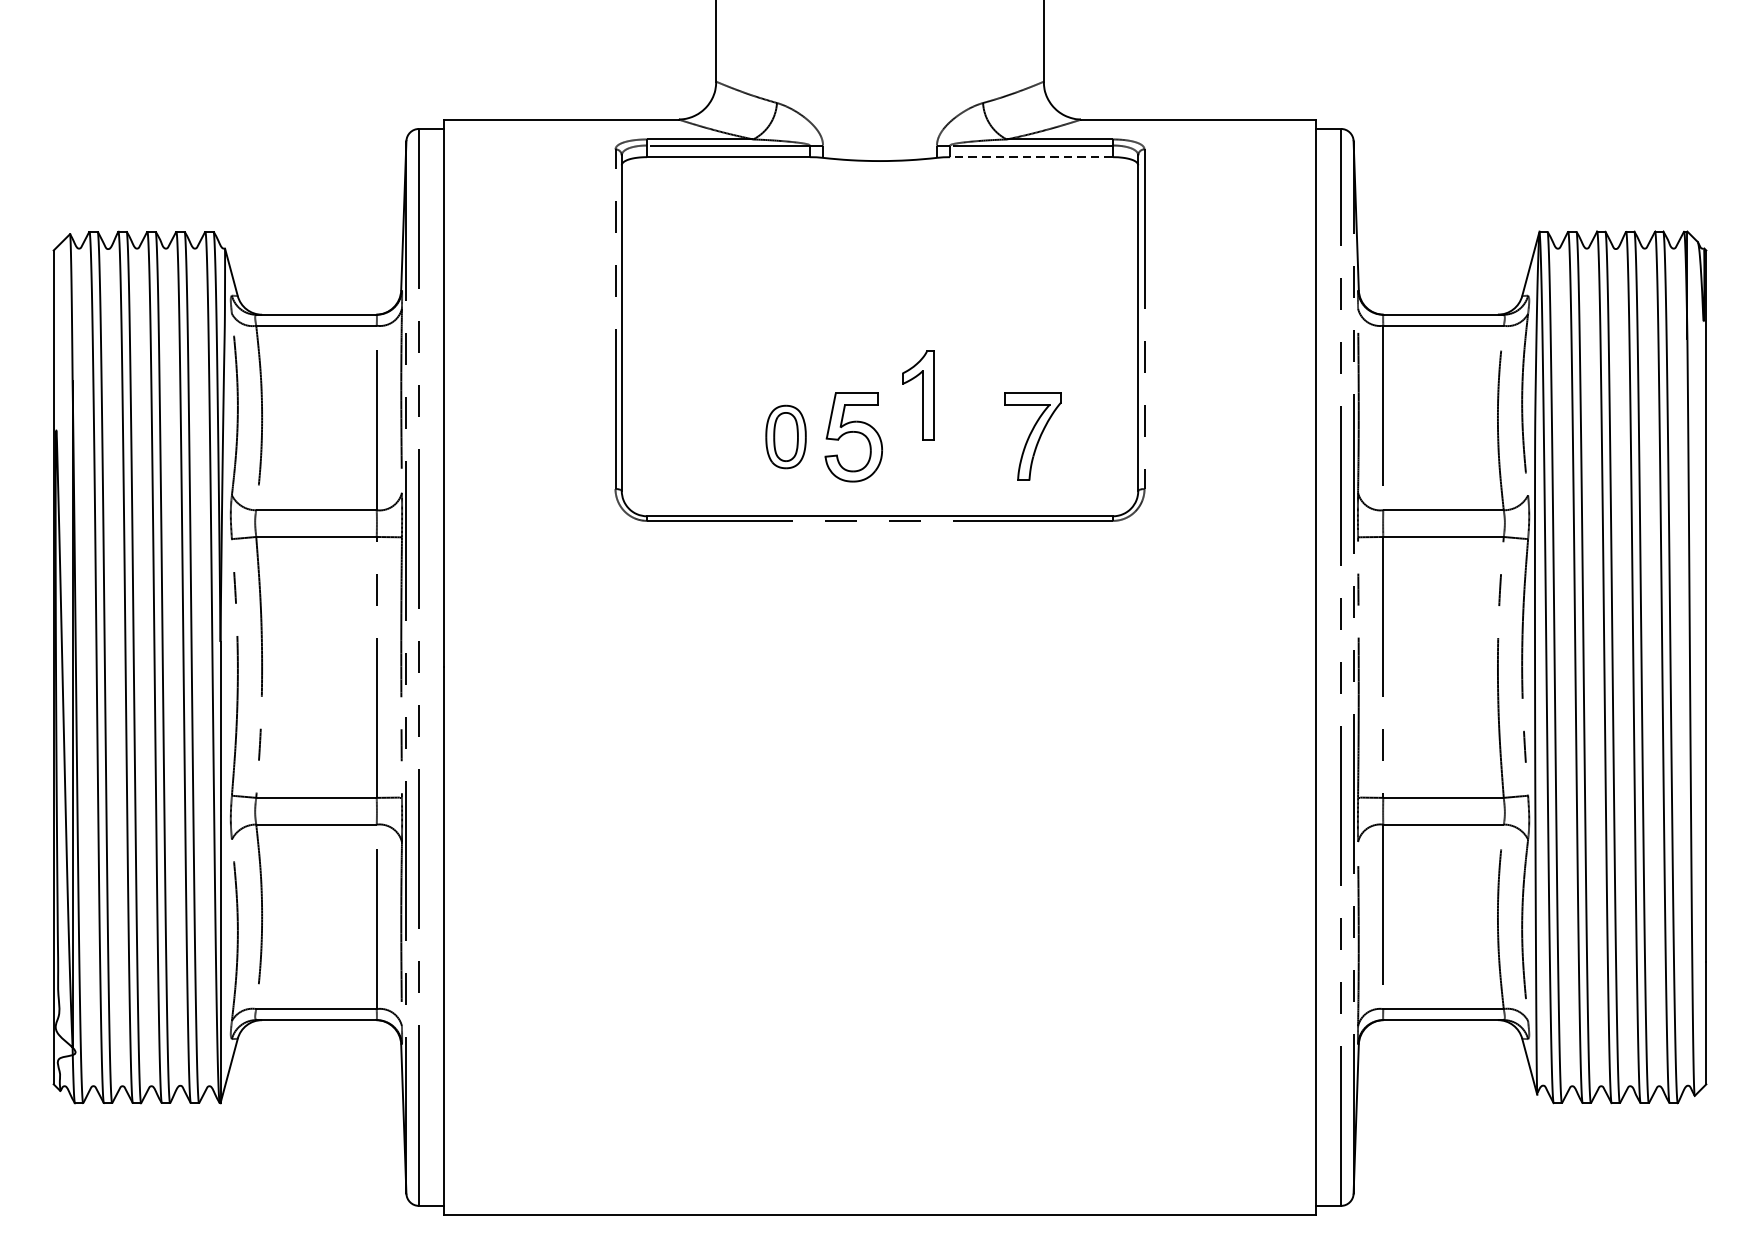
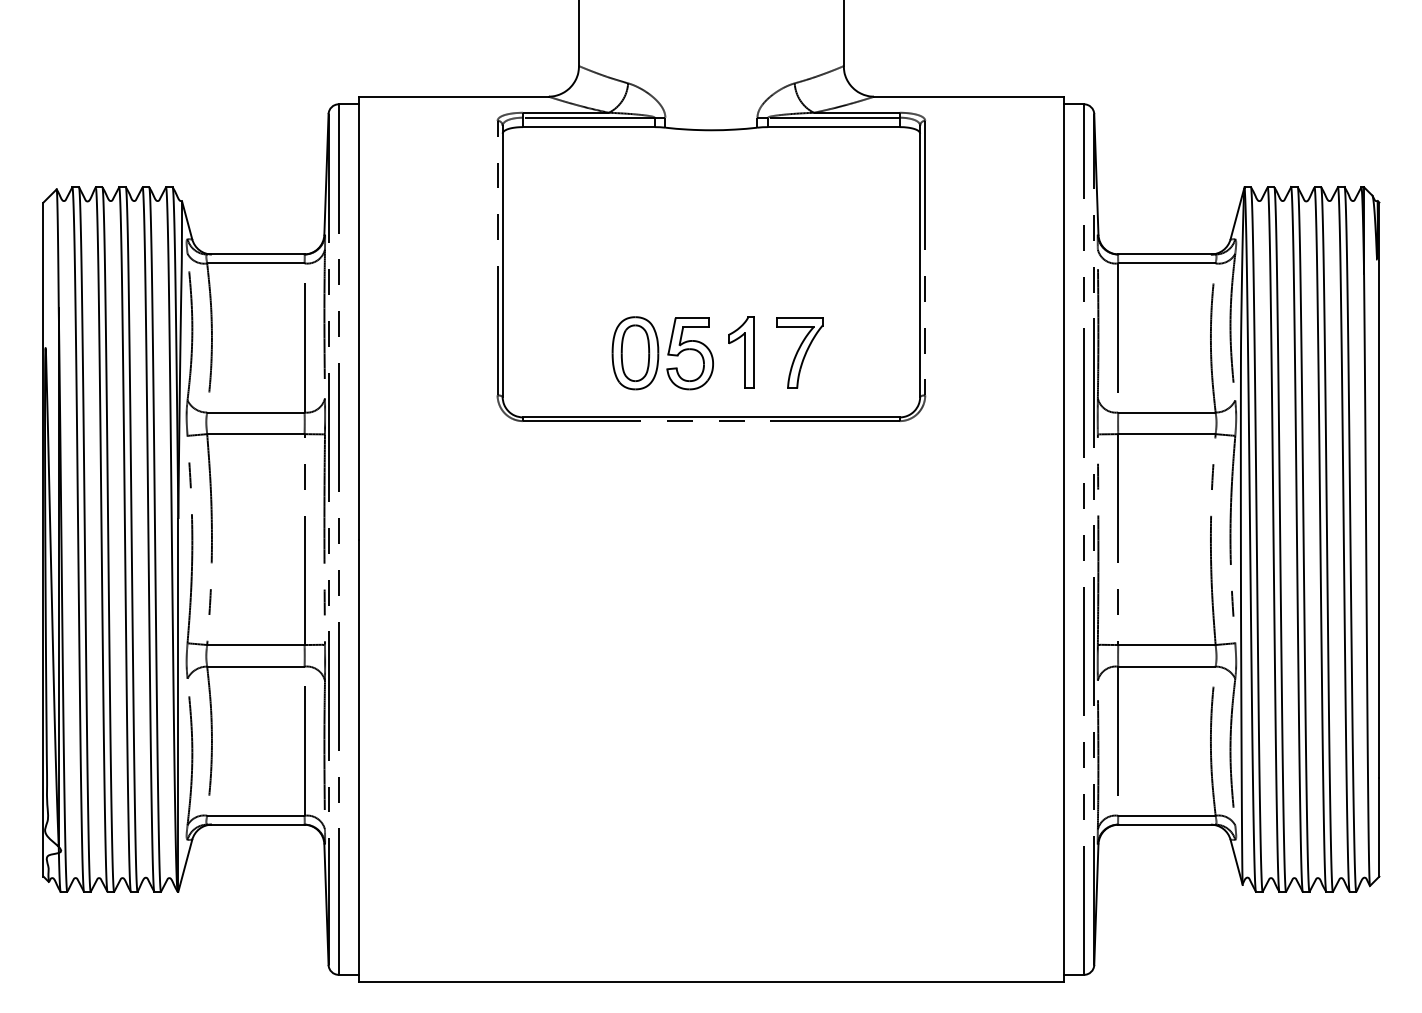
line: (1031, 157) -> (833, 127), dashed -> solid
part: (918, 395) -> (741, 352), moved
part: (1032, 435) -> (799, 352), moved
part: (786, 437) -> (635, 353), size x1.43

